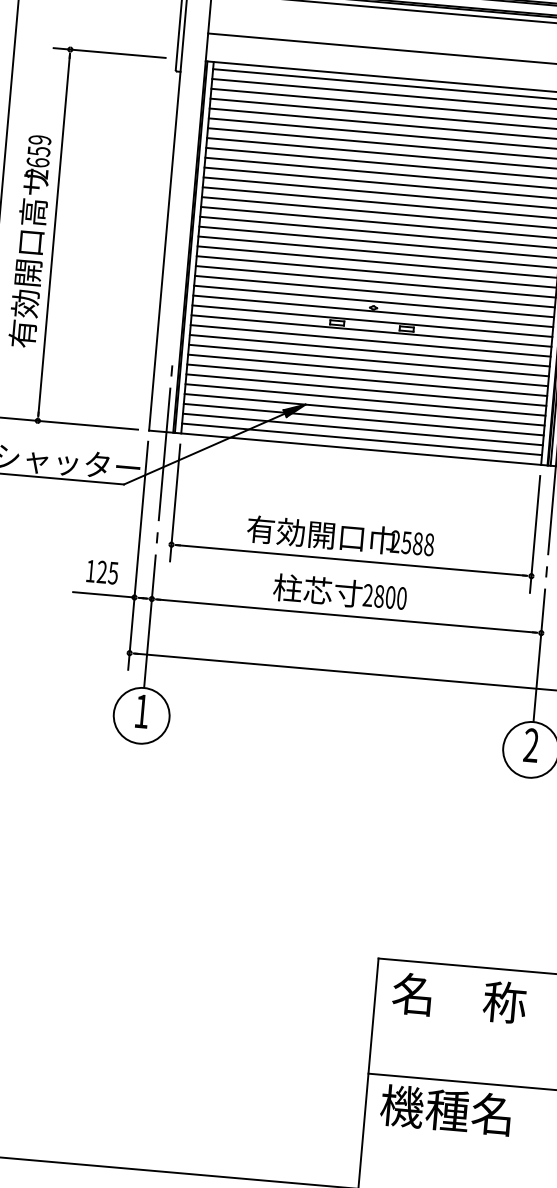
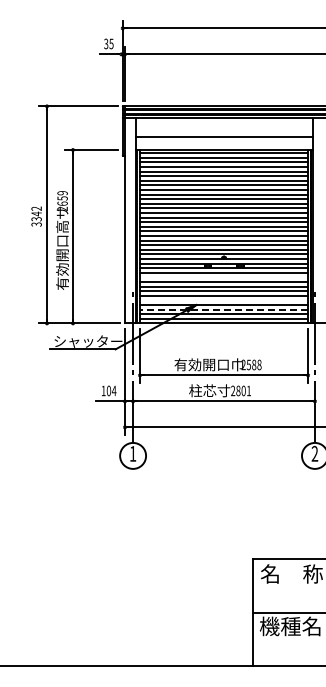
line: (368, 350) -> (223, 277), removed
line: (364, 399) -> (223, 300), removed
line: (362, 419) -> (223, 309), solid -> dashed
text: (107, 571) -> (111, 390), 125 -> 104
text: (400, 597) -> (248, 390), 2800 -> 2801

